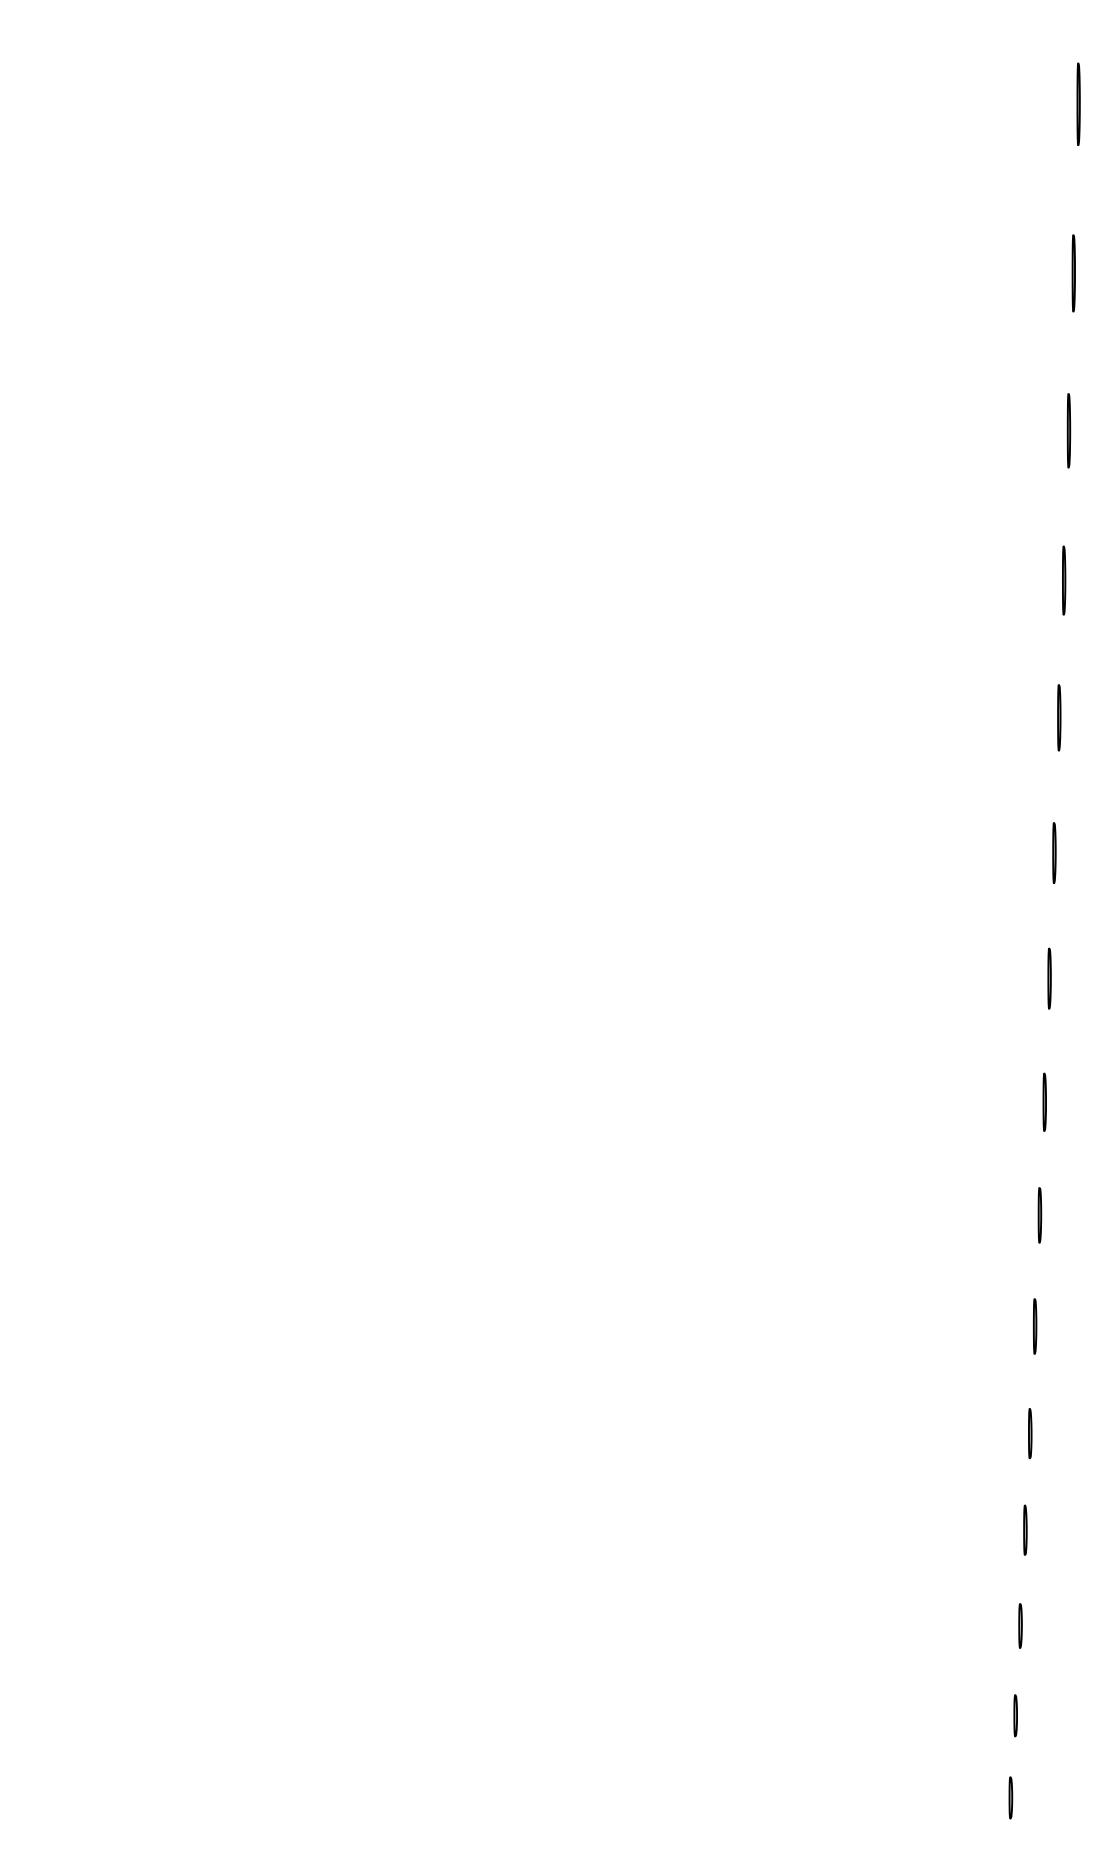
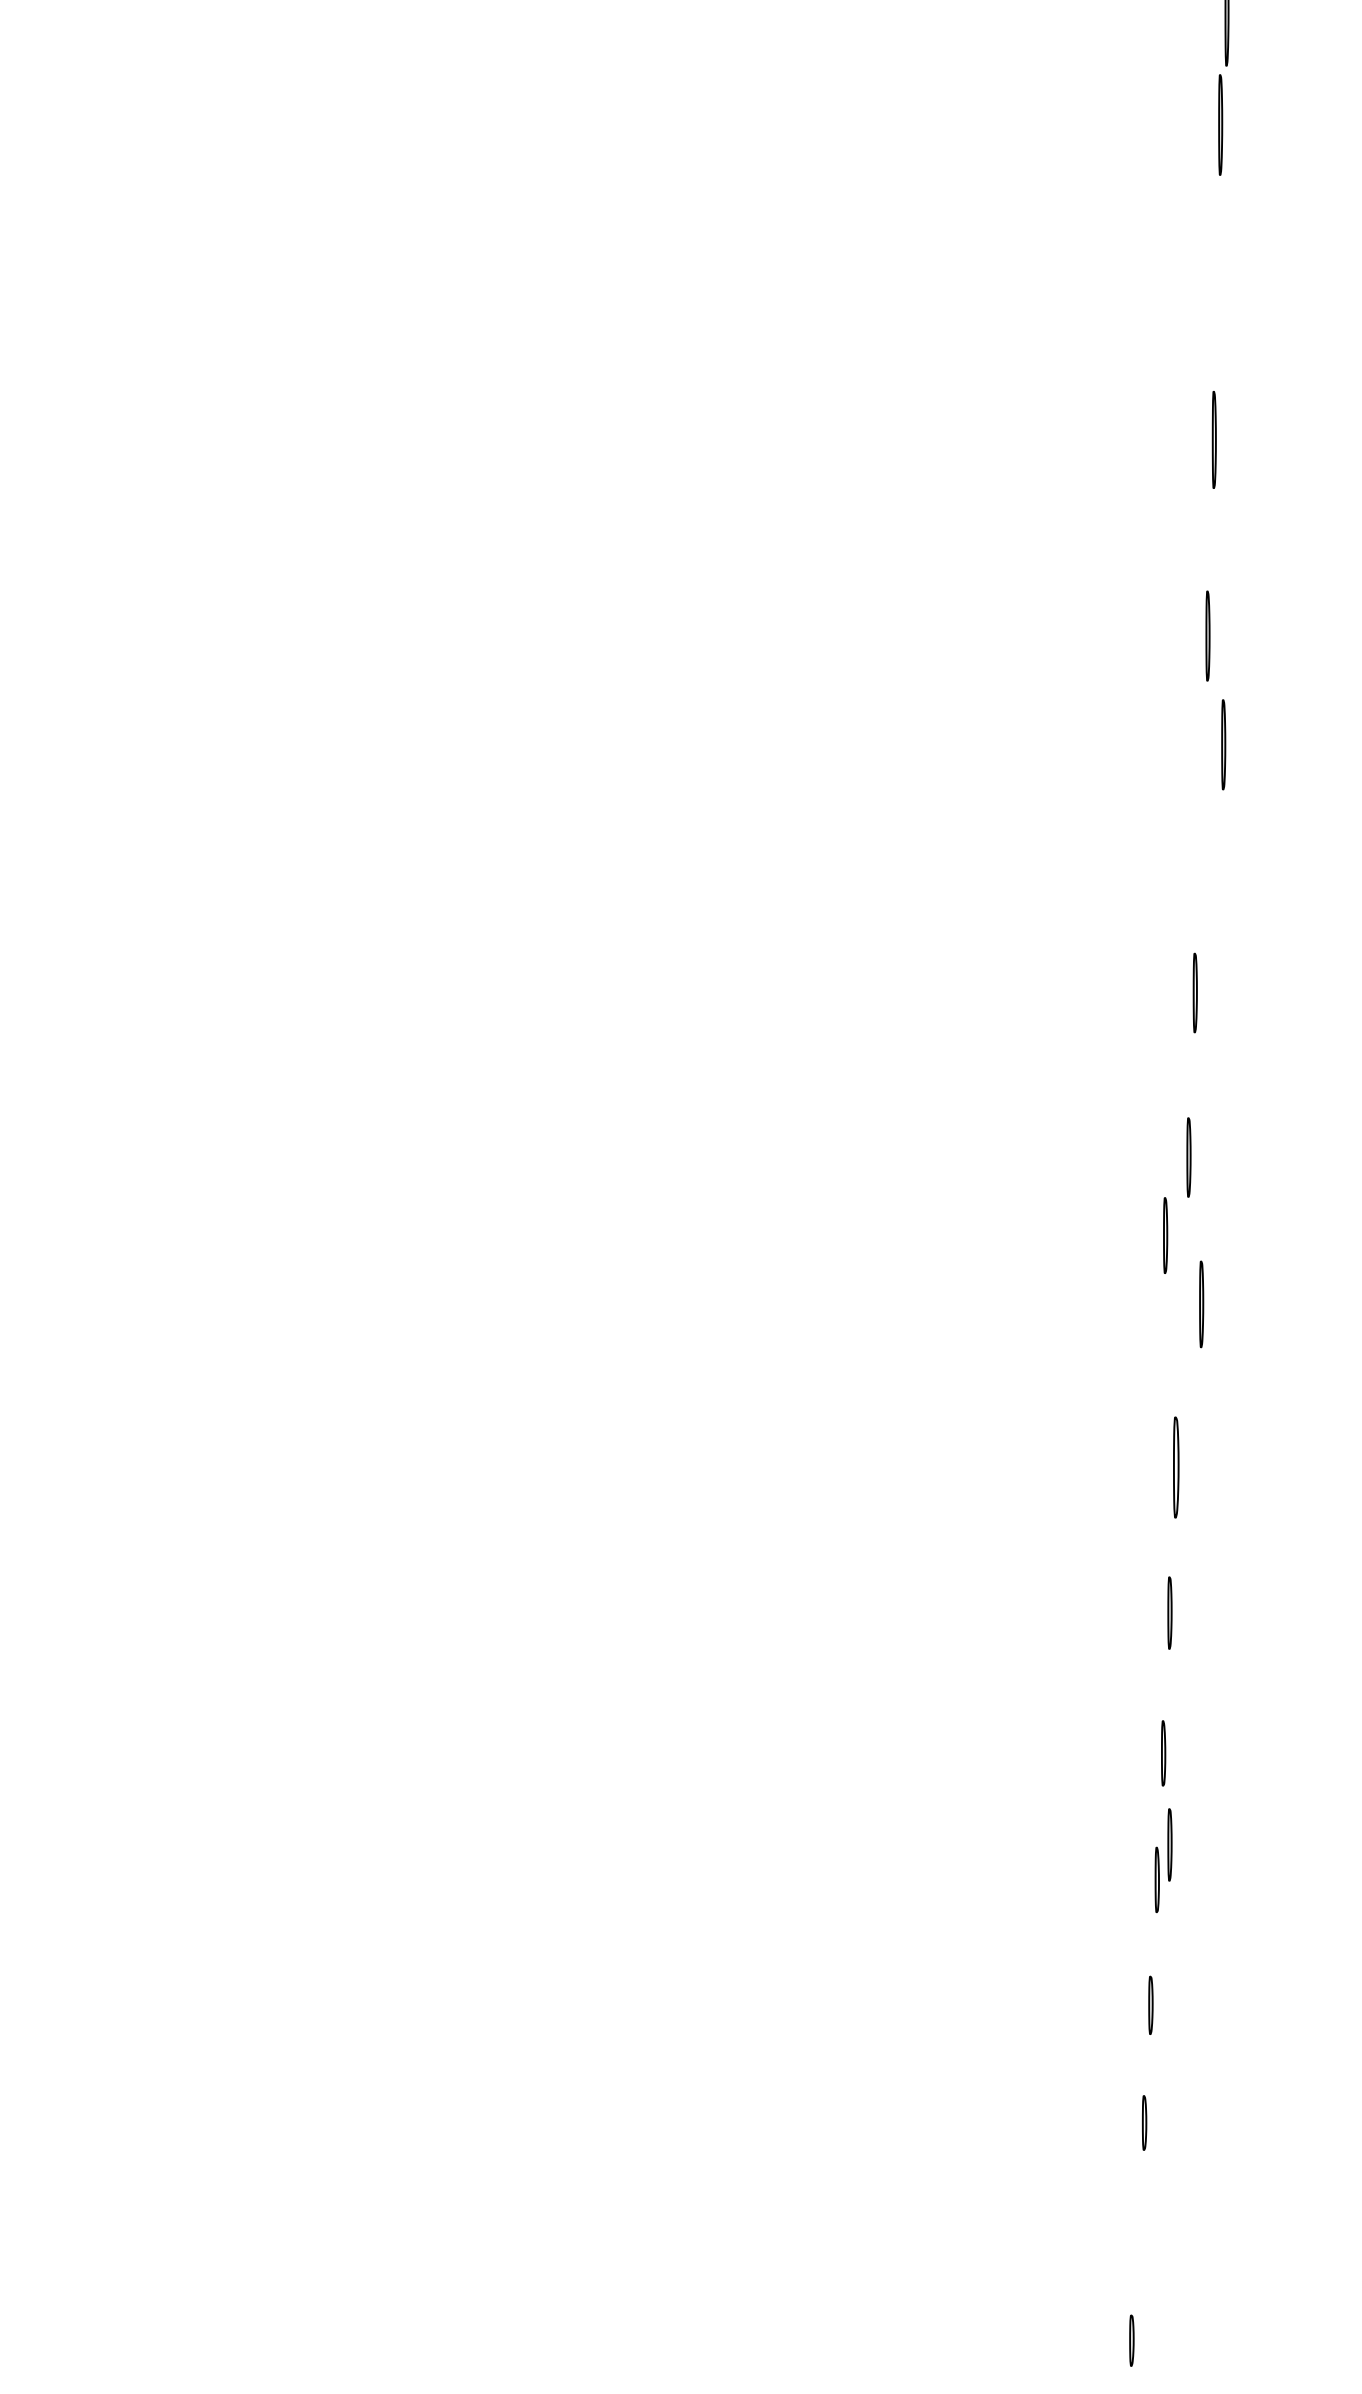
line: (1073, 273) -> (1220, 125), moved
line: (1076, 663) -> (1224, 744), added
line: (1059, 717) -> (1201, 1303), moved
line: (1044, 1101) -> (1165, 1234), moved
part: (1039, 1215) -> (1175, 1467), size x1.4
line: (1035, 1503) -> (1170, 1844), added
part: (1010, 1797) -> (1137, 2230), removed

